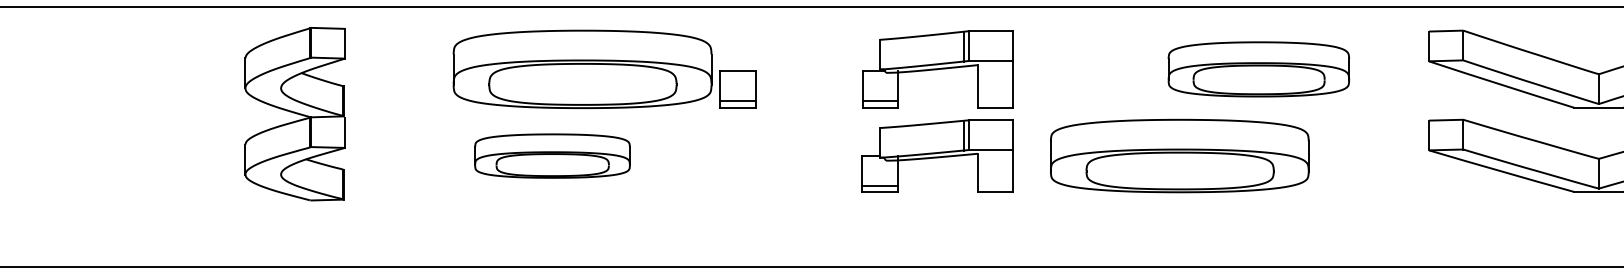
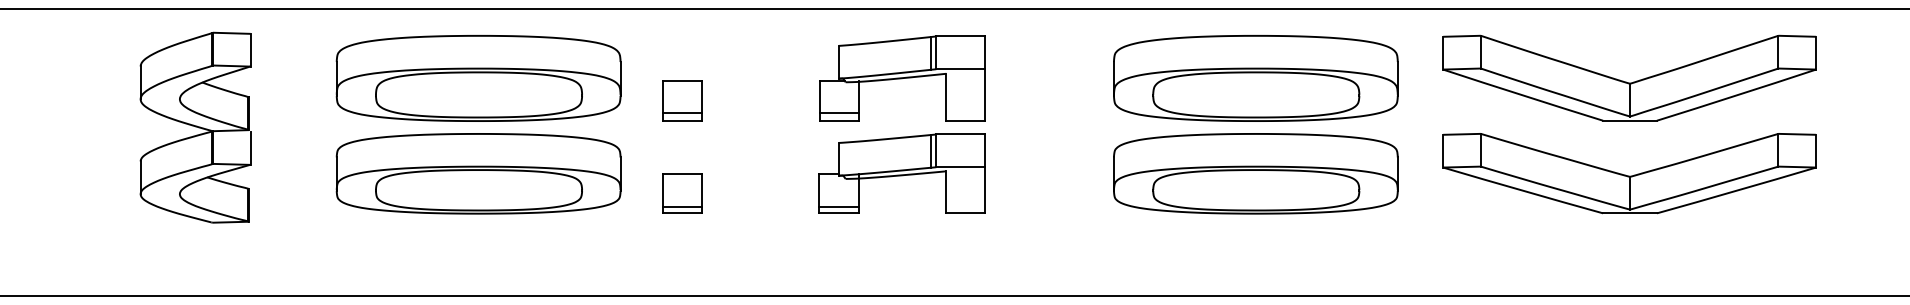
part: (582, 69) -> (478, 78), moved
part: (1258, 69) -> (1255, 78), size x1.43
part: (552, 155) -> (478, 173), size x1.67
part: (1179, 155) -> (1255, 173), moved
part: (737, 173) -> (682, 193), added

